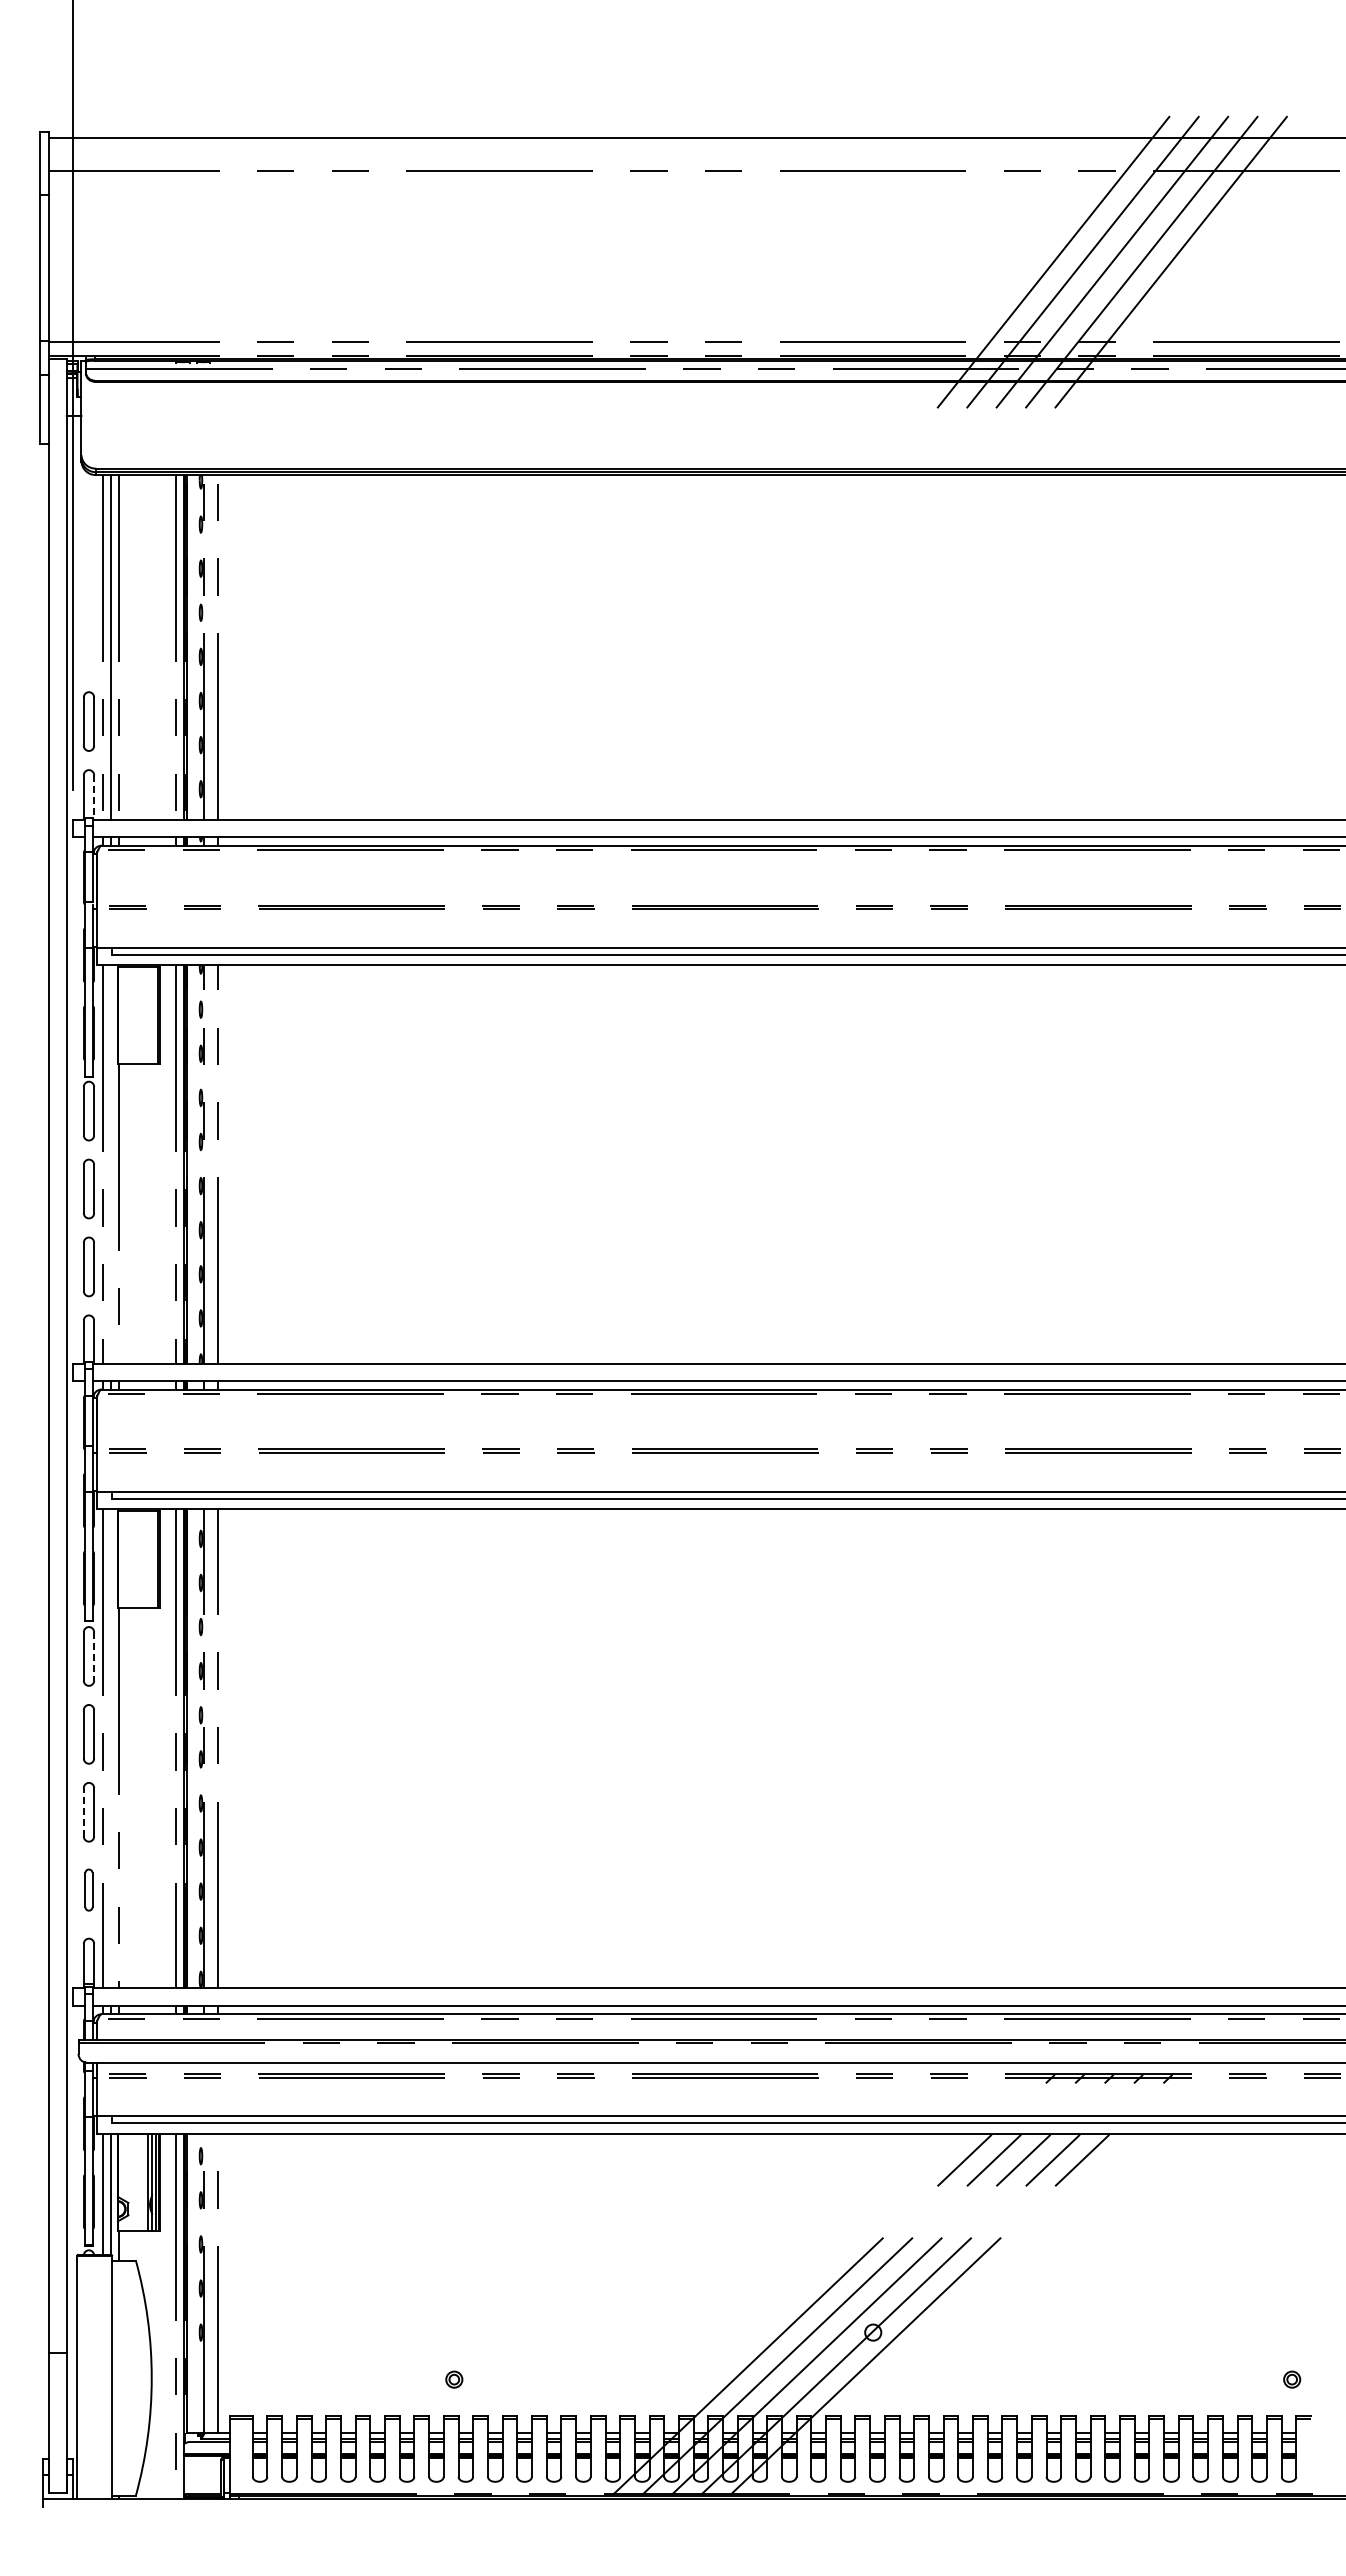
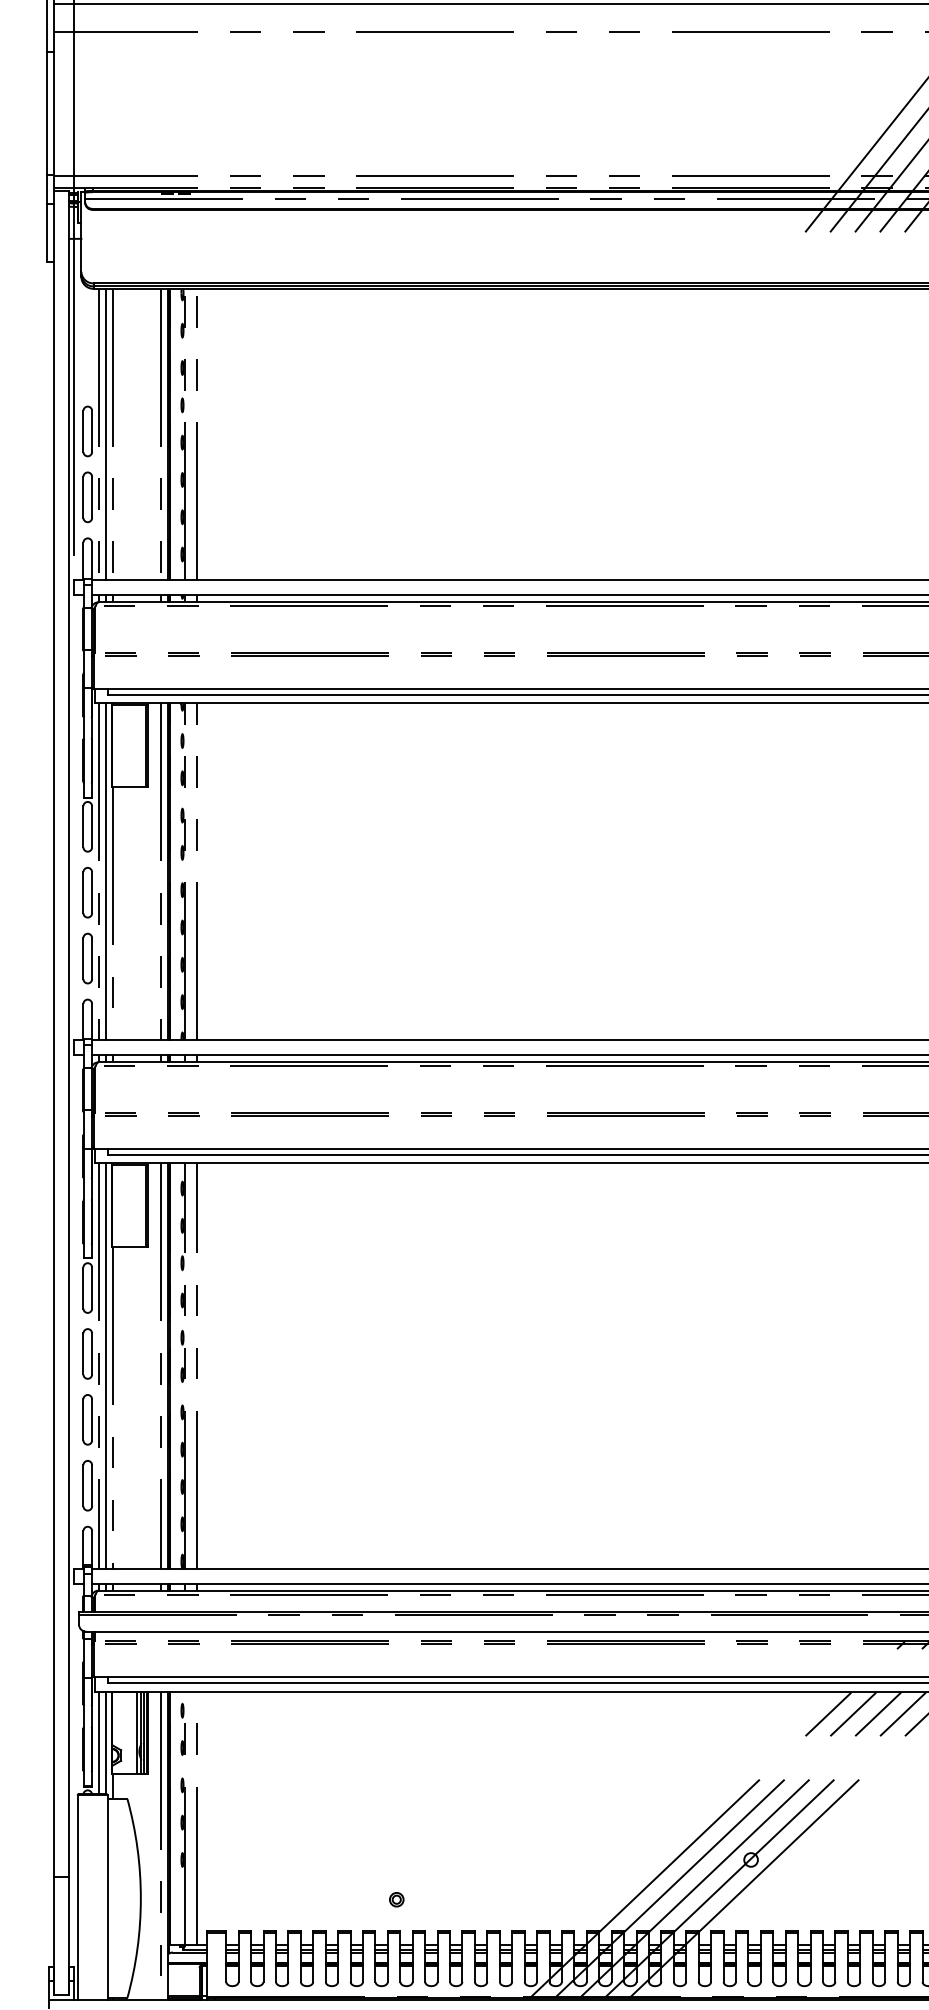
part: (88, 643) -> (87, 431), added
line: (94, 797) -> (92, 561), dashed -> solid
line: (110, 1164) -> (105, 871), added
line: (94, 1656) -> (92, 1288), dashed -> solid
line: (110, 1748) -> (105, 1365), added
line: (83, 1811) -> (83, 1419), dashed -> solid
part: (88, 1889) -> (87, 1485), size x1.43

